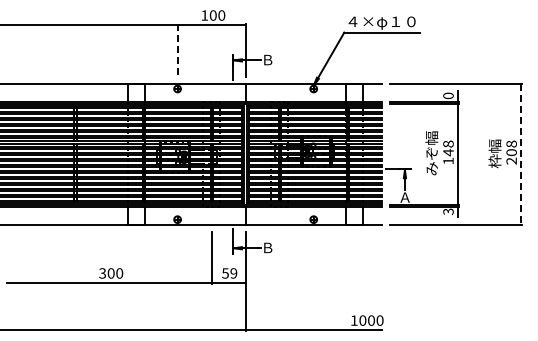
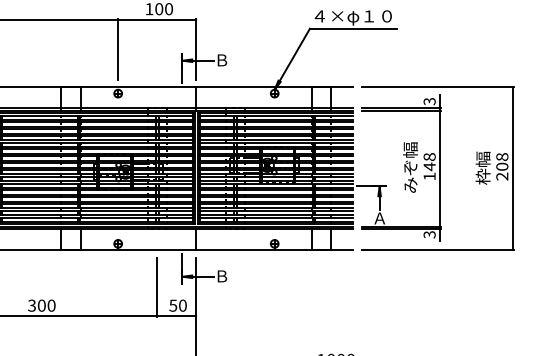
line: (177, 50) -> (118, 49), dashed -> solid
text: (448, 95) -> (429, 101), 0 -> 3
line: (520, 154) -> (512, 168), dashed -> solid
text: (233, 273) -> (182, 305), 59 -> 50

